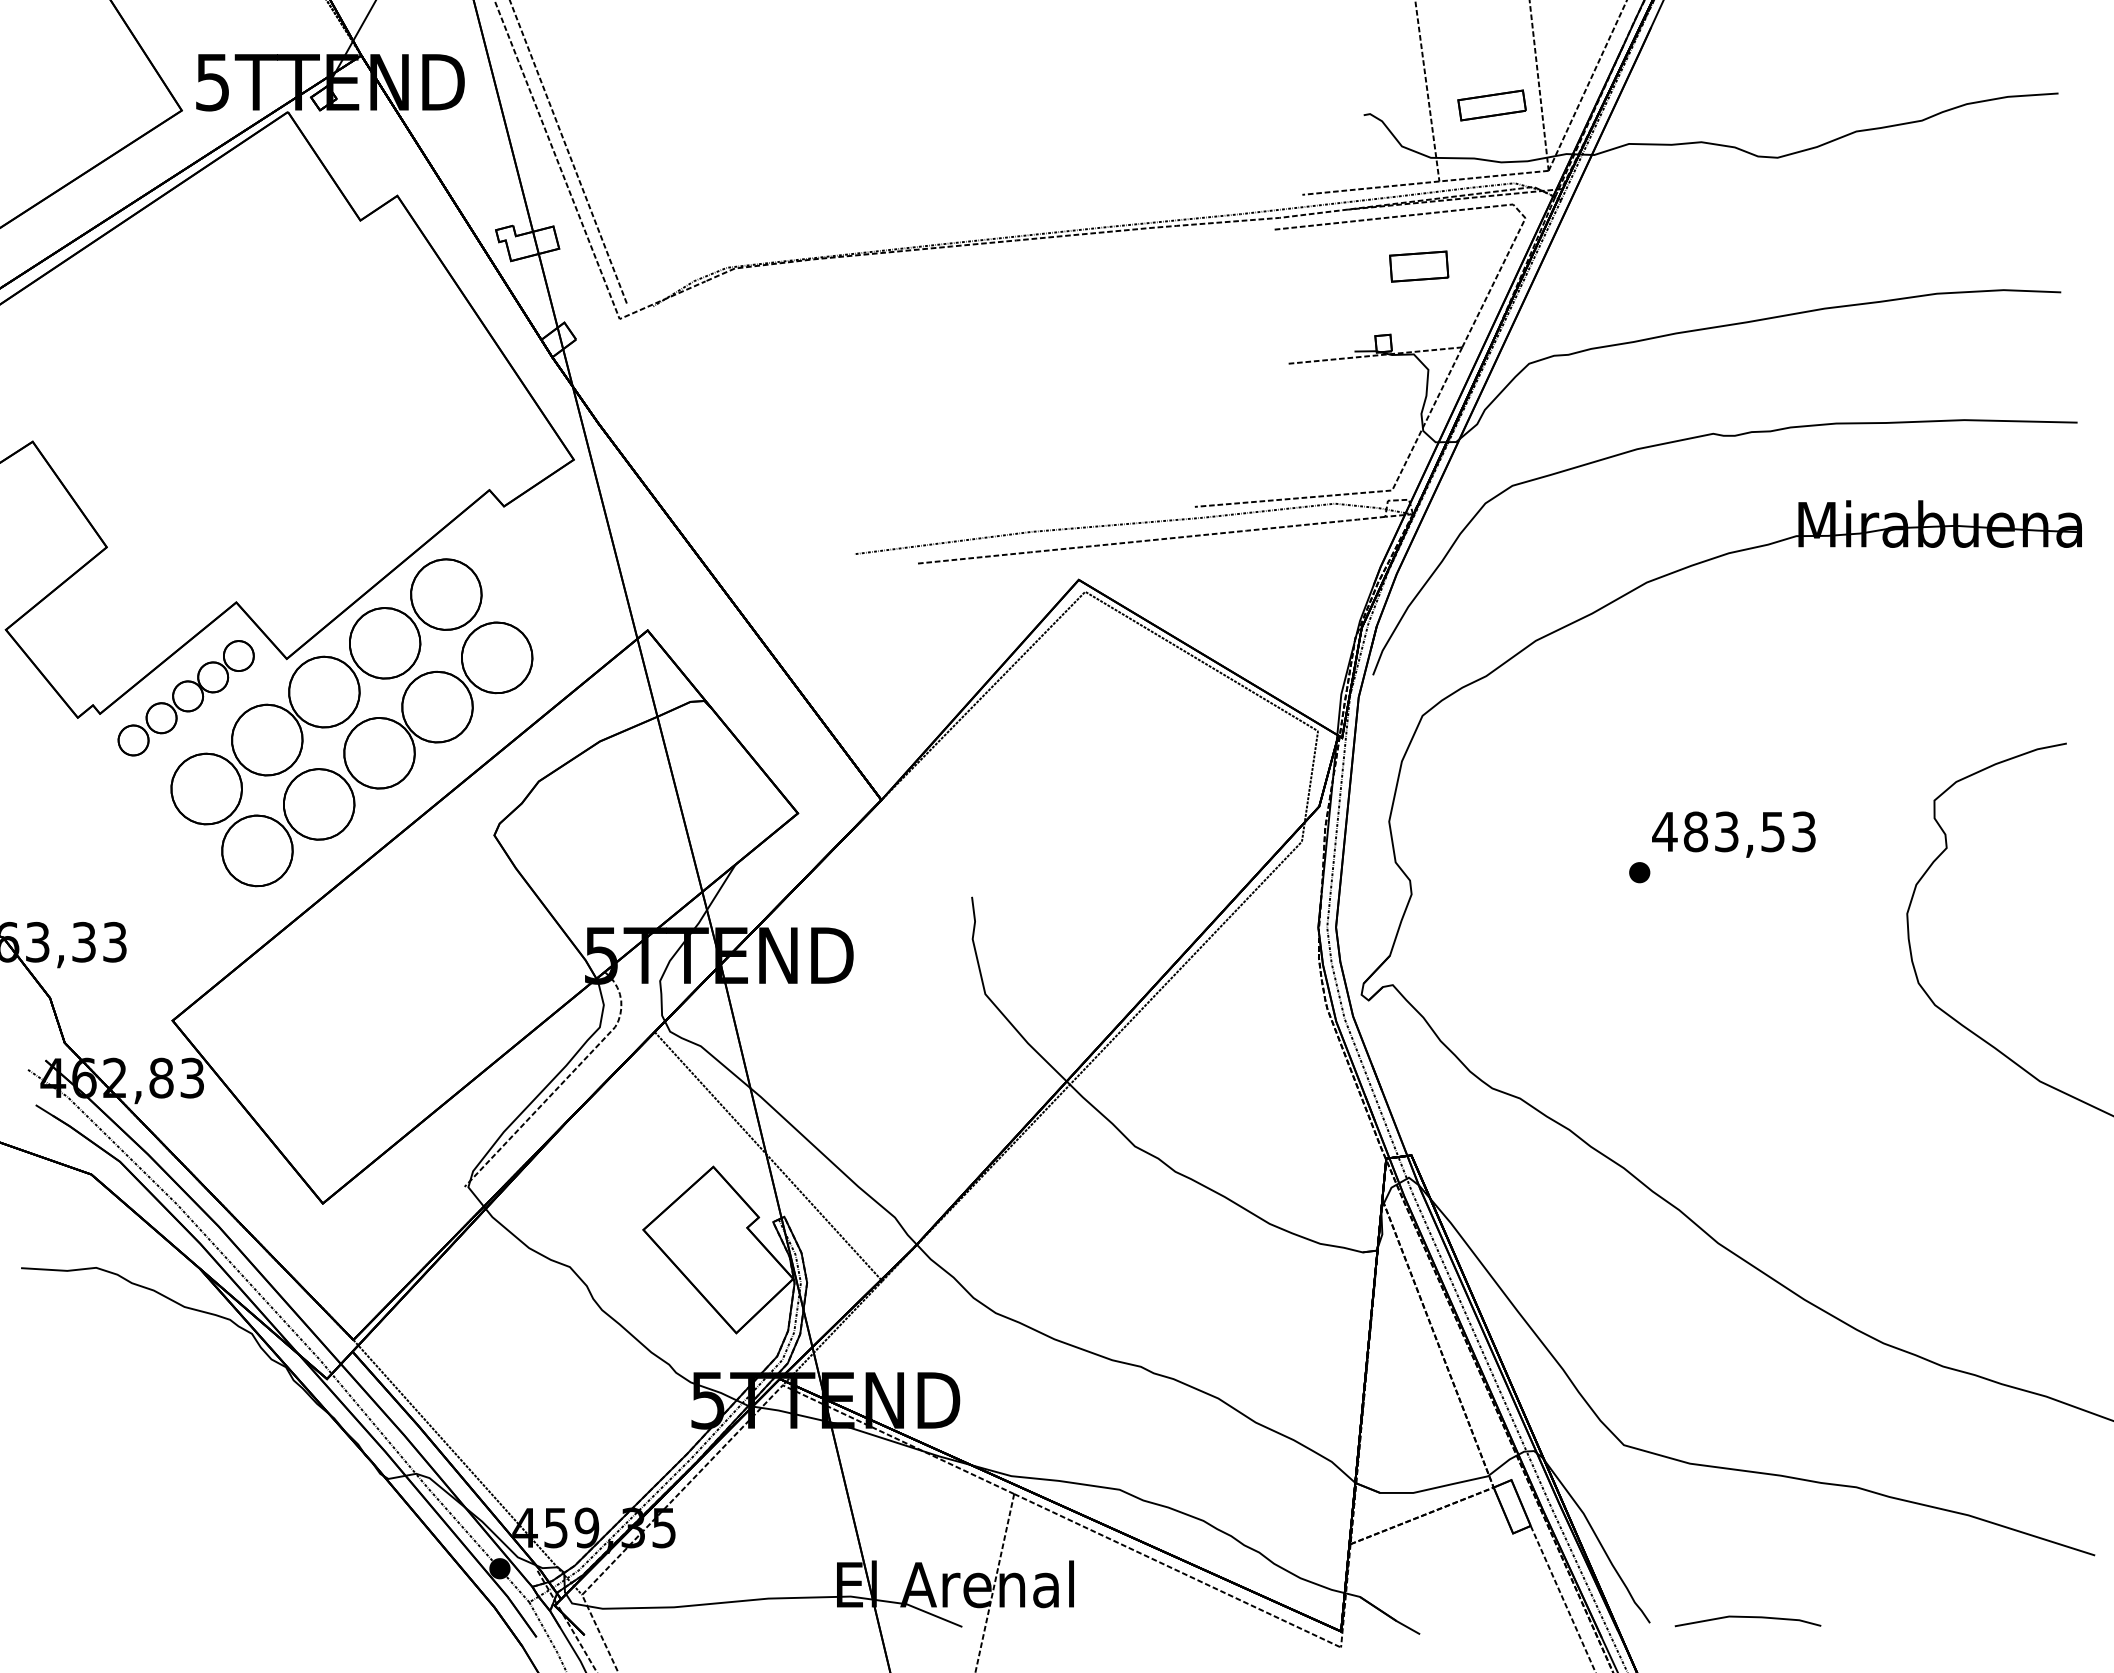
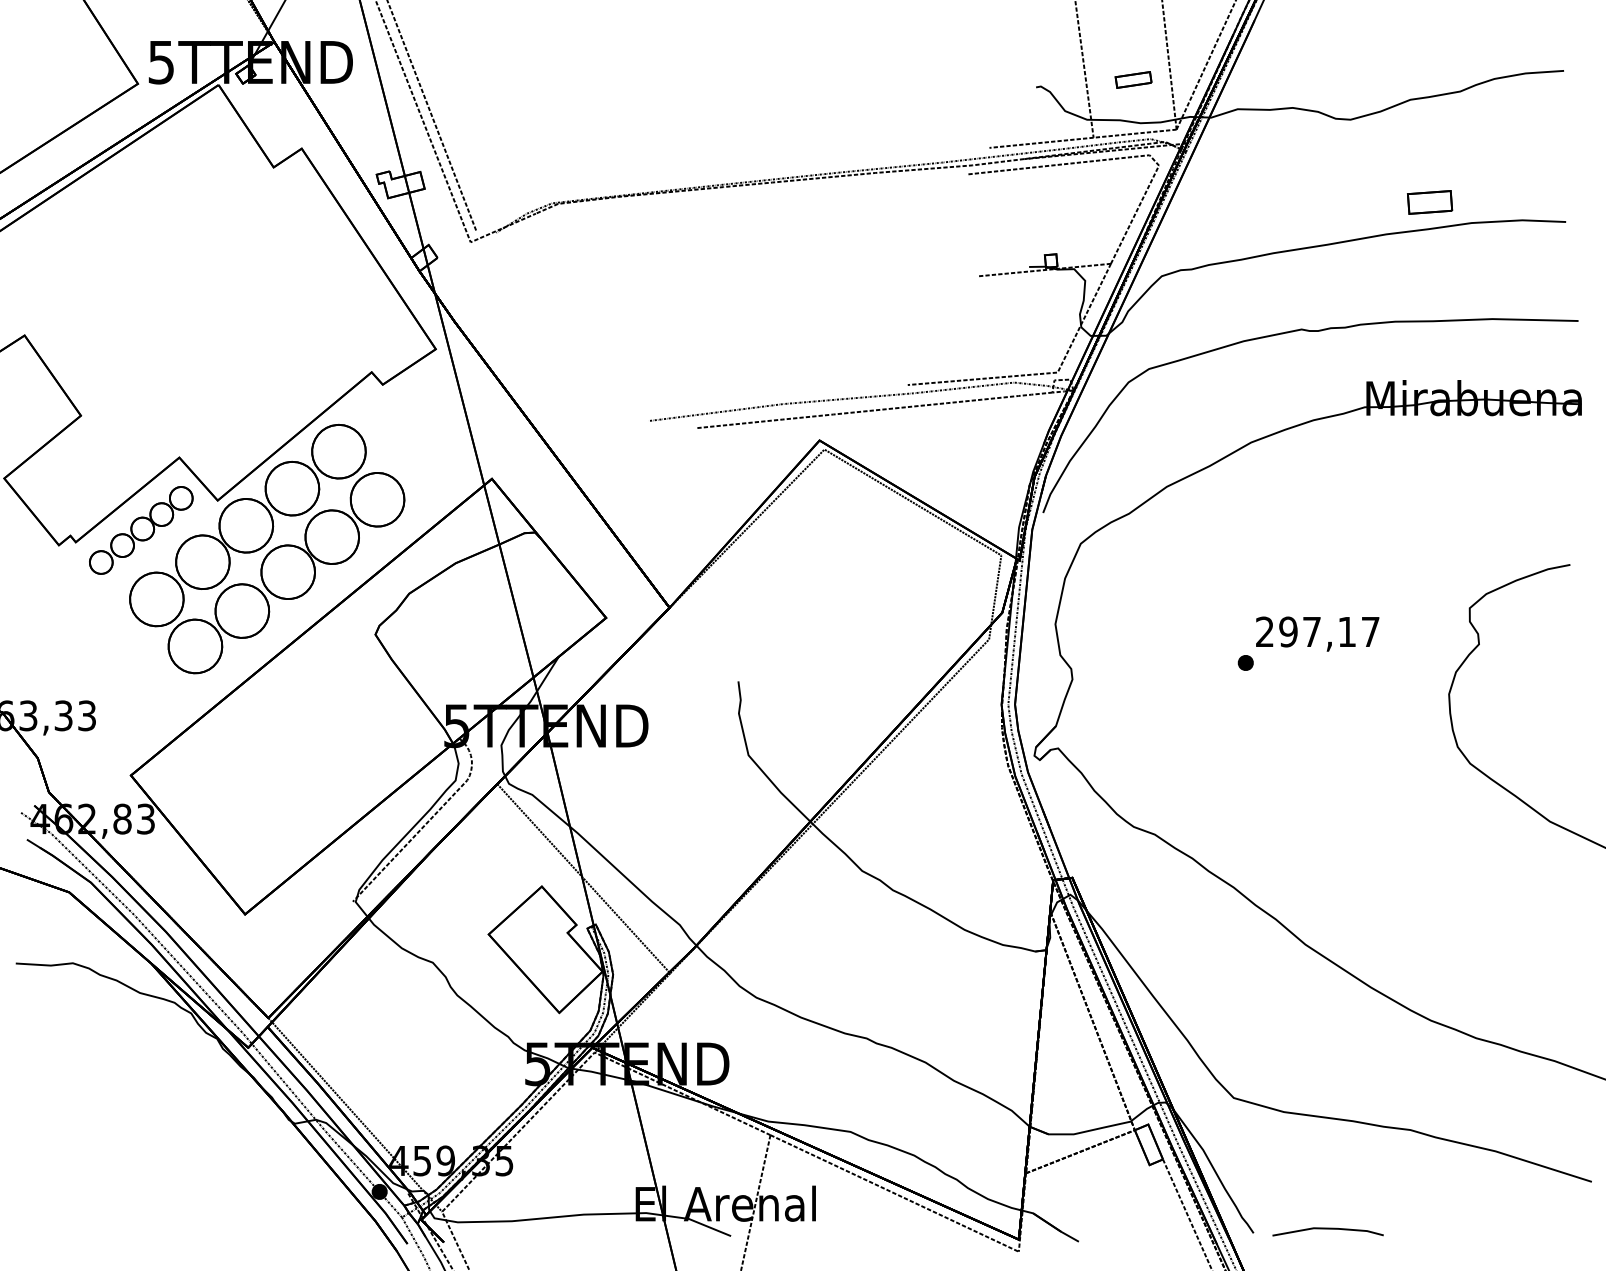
part: (1491, 105) -> (1133, 80), size x0.7
part: (1419, 266) -> (1430, 202), moved
text: (1733, 831) -> (1317, 631), 483,53 -> 297,17

